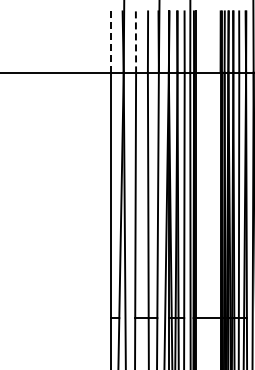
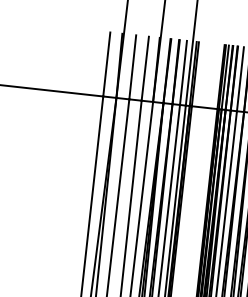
line: (111, 42) -> (107, 64), dashed -> solid
line: (135, 42) -> (132, 67), dashed -> solid

